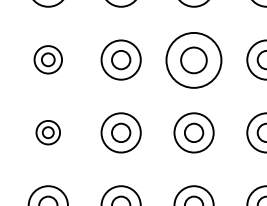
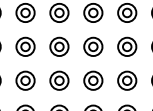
part: (48, 59) -> (25, 46), size x1.43
part: (194, 59) -> (93, 46), size x0.71
part: (48, 132) -> (25, 80), size x1.67

